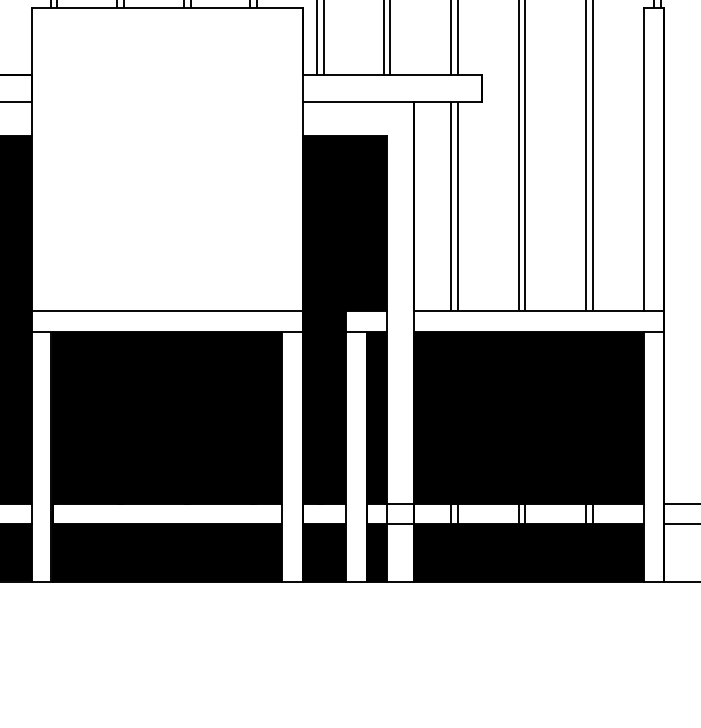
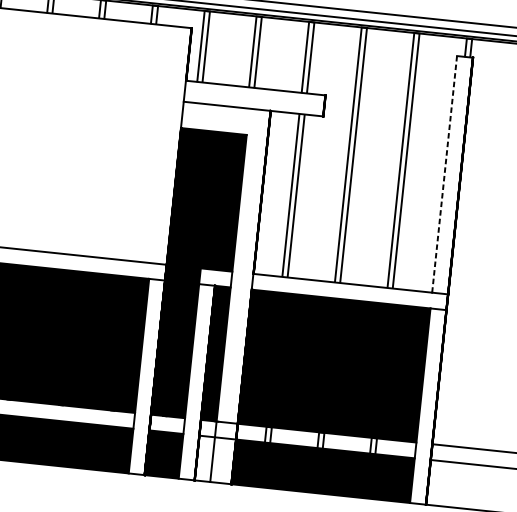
line: (643, 159) -> (444, 174), solid -> dashed
fill: (376, 552) -> (204, 458), removed

